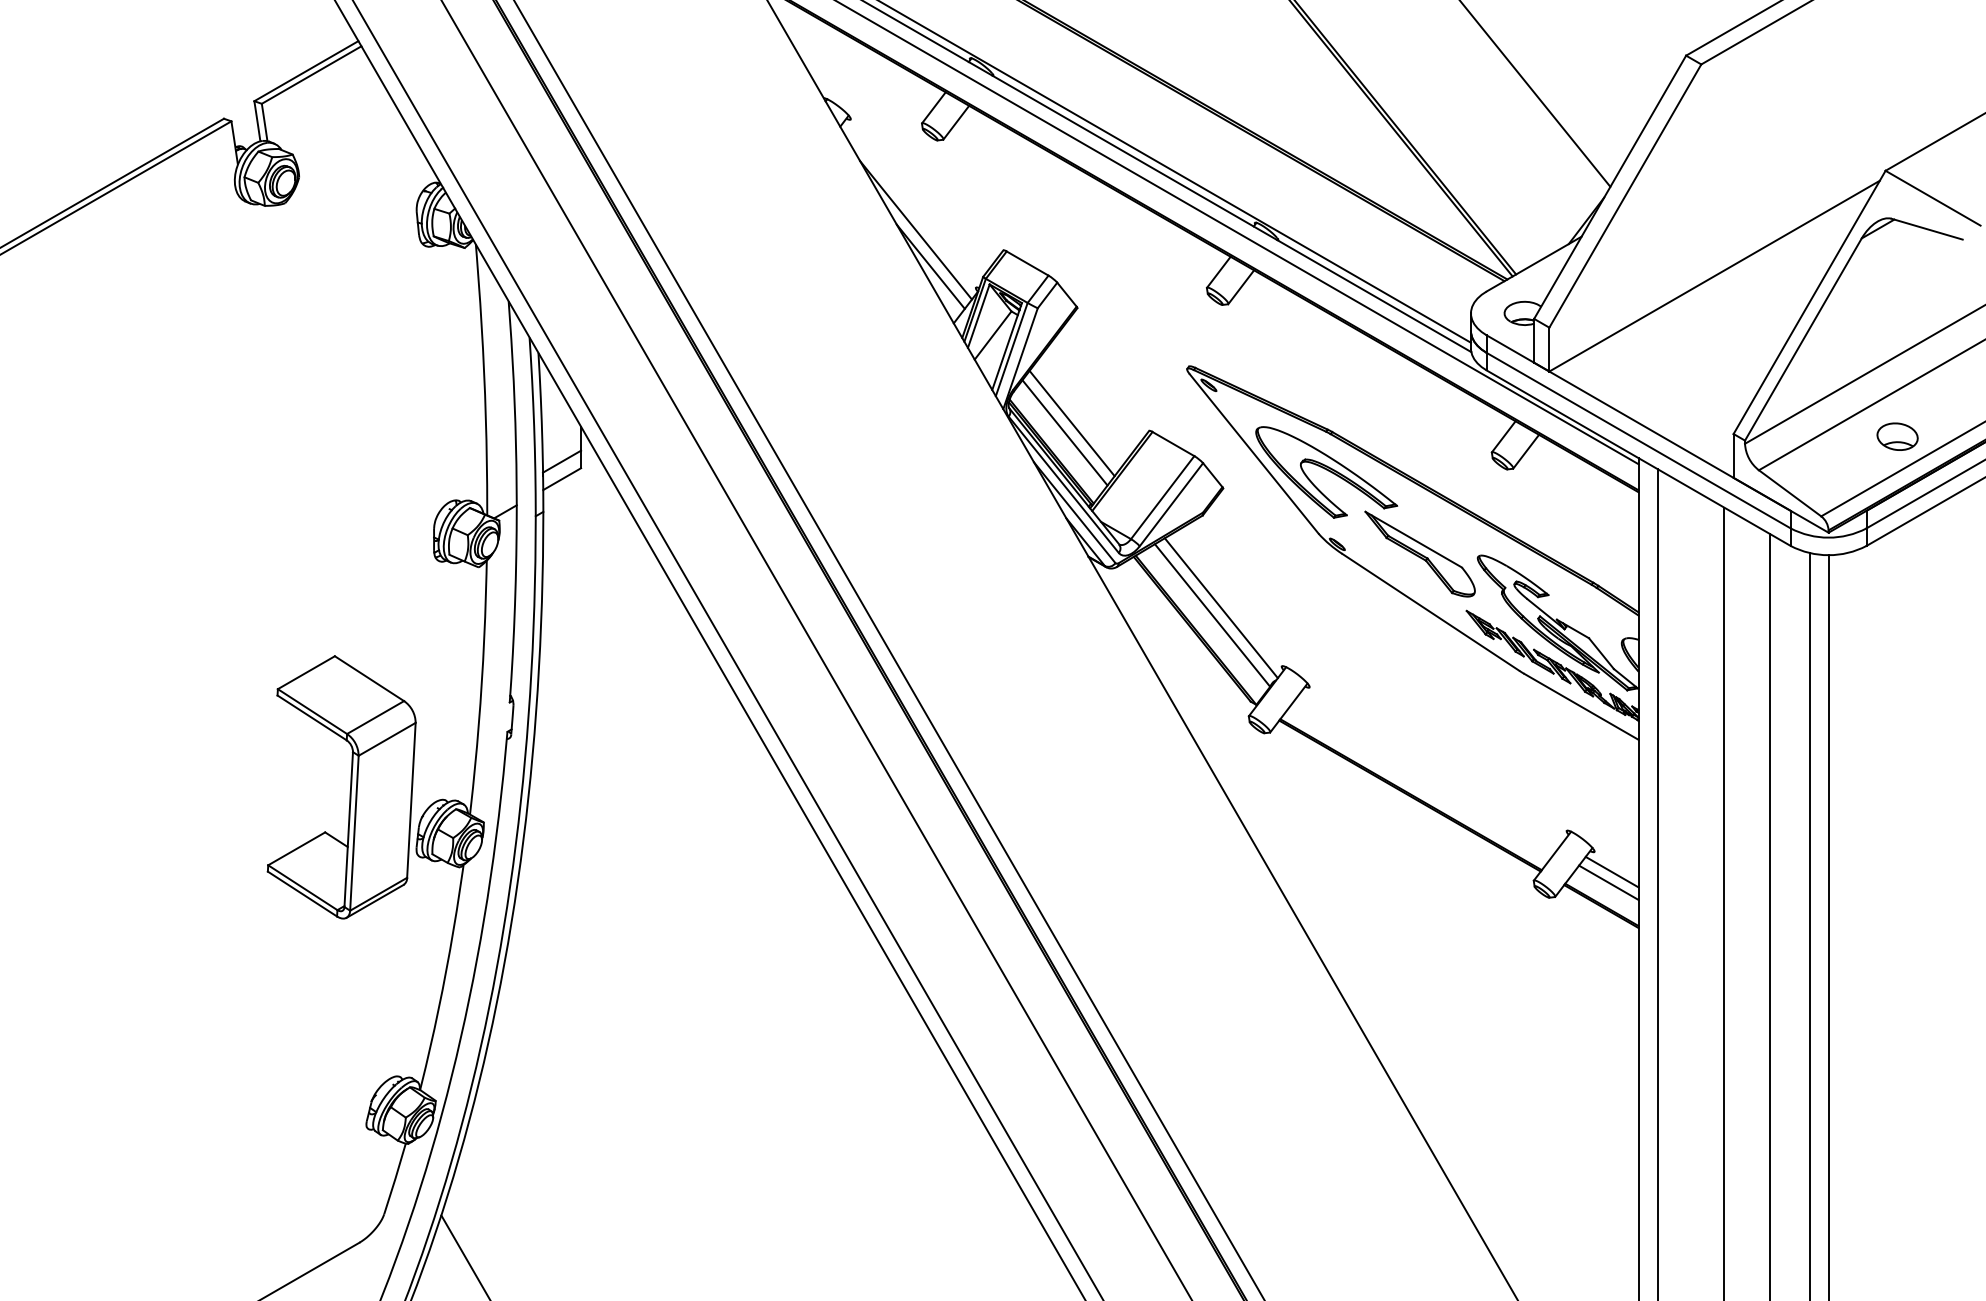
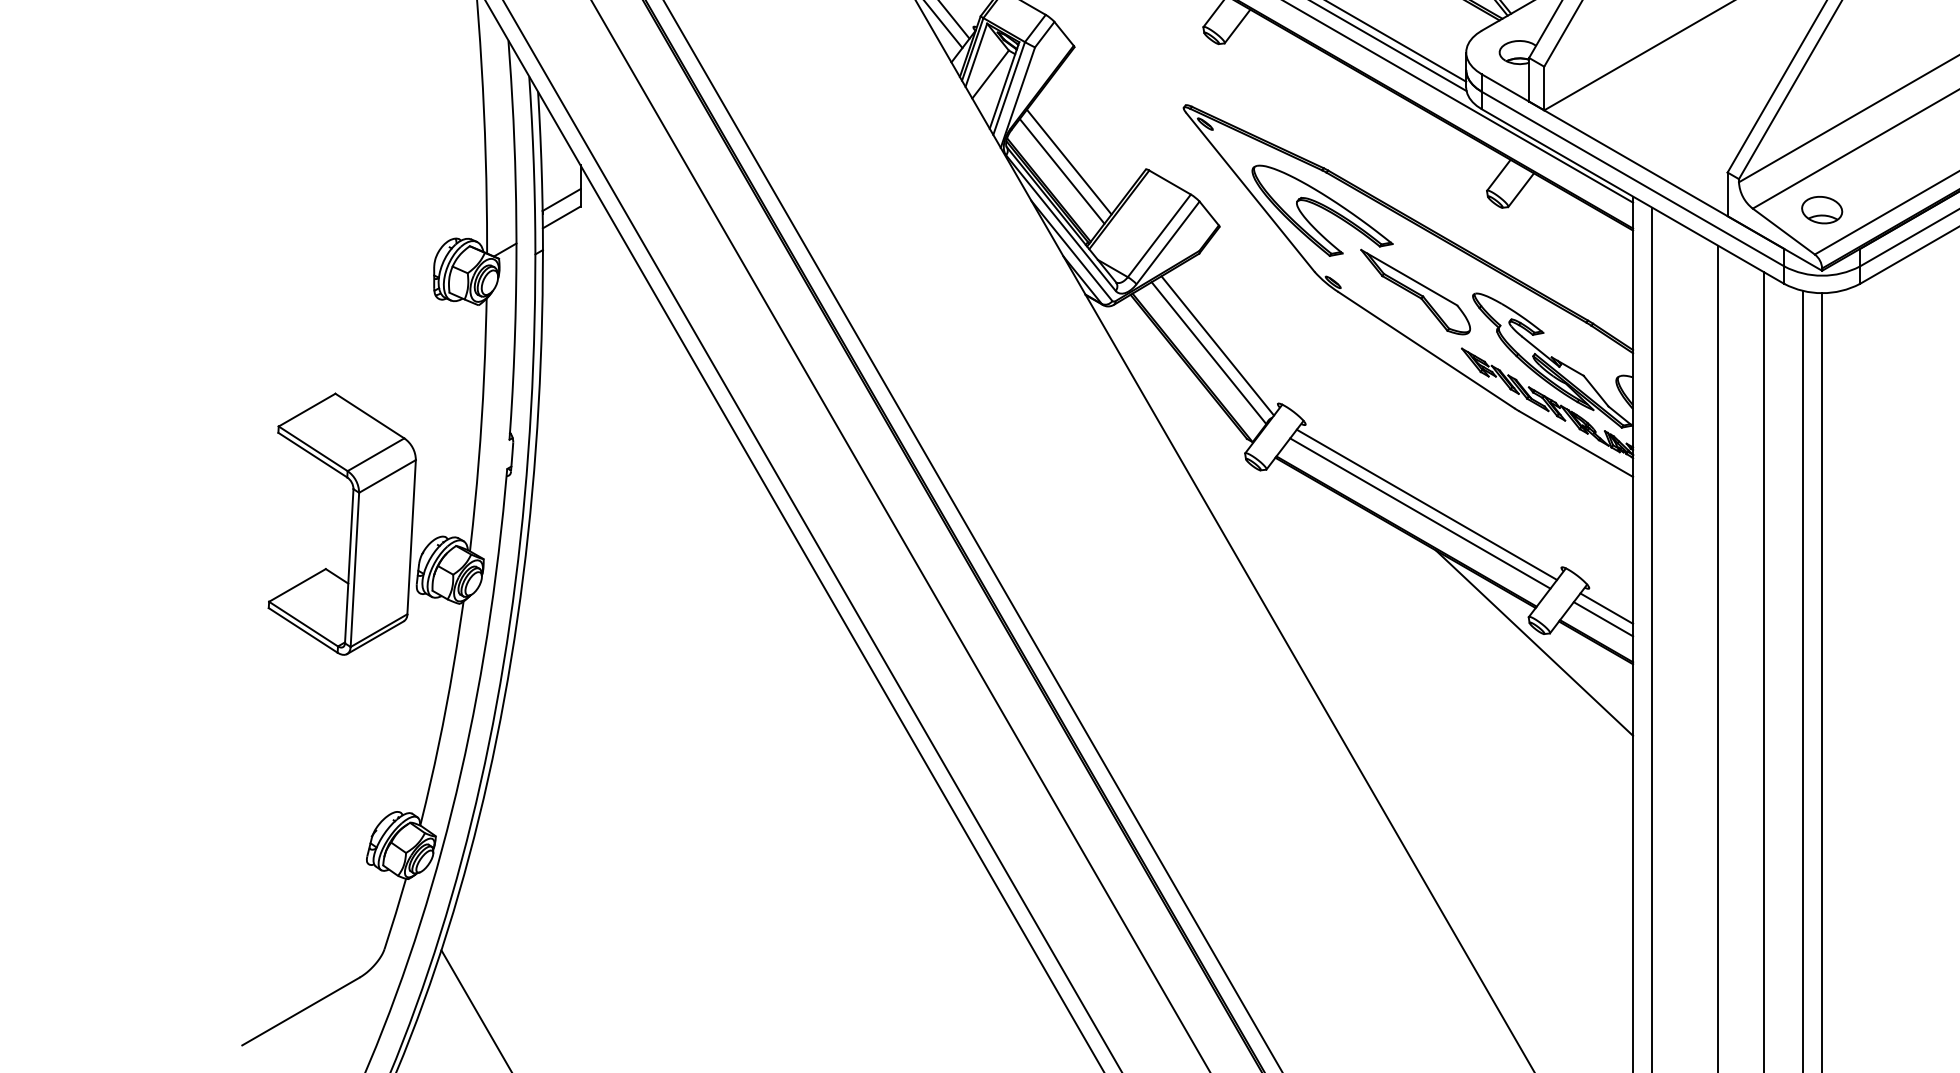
part: (1897, 436) -> (1822, 209), moved
line: (1431, 767) -> (1426, 504), added
line: (1424, 776) -> (1419, 513), added
line: (1539, 906) -> (1534, 642), added

